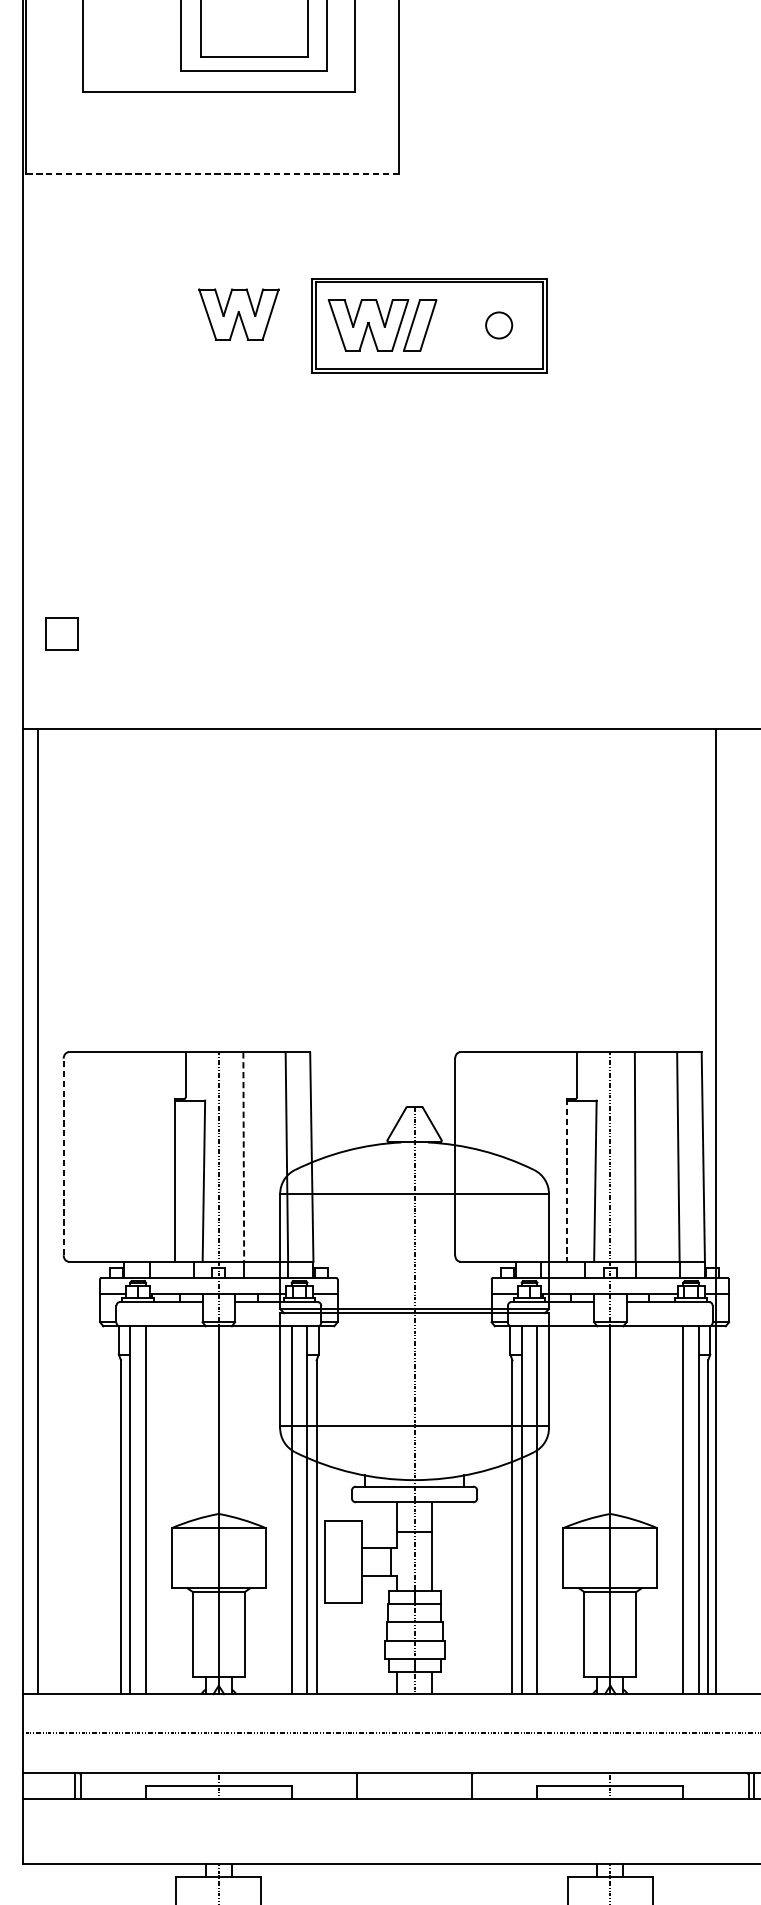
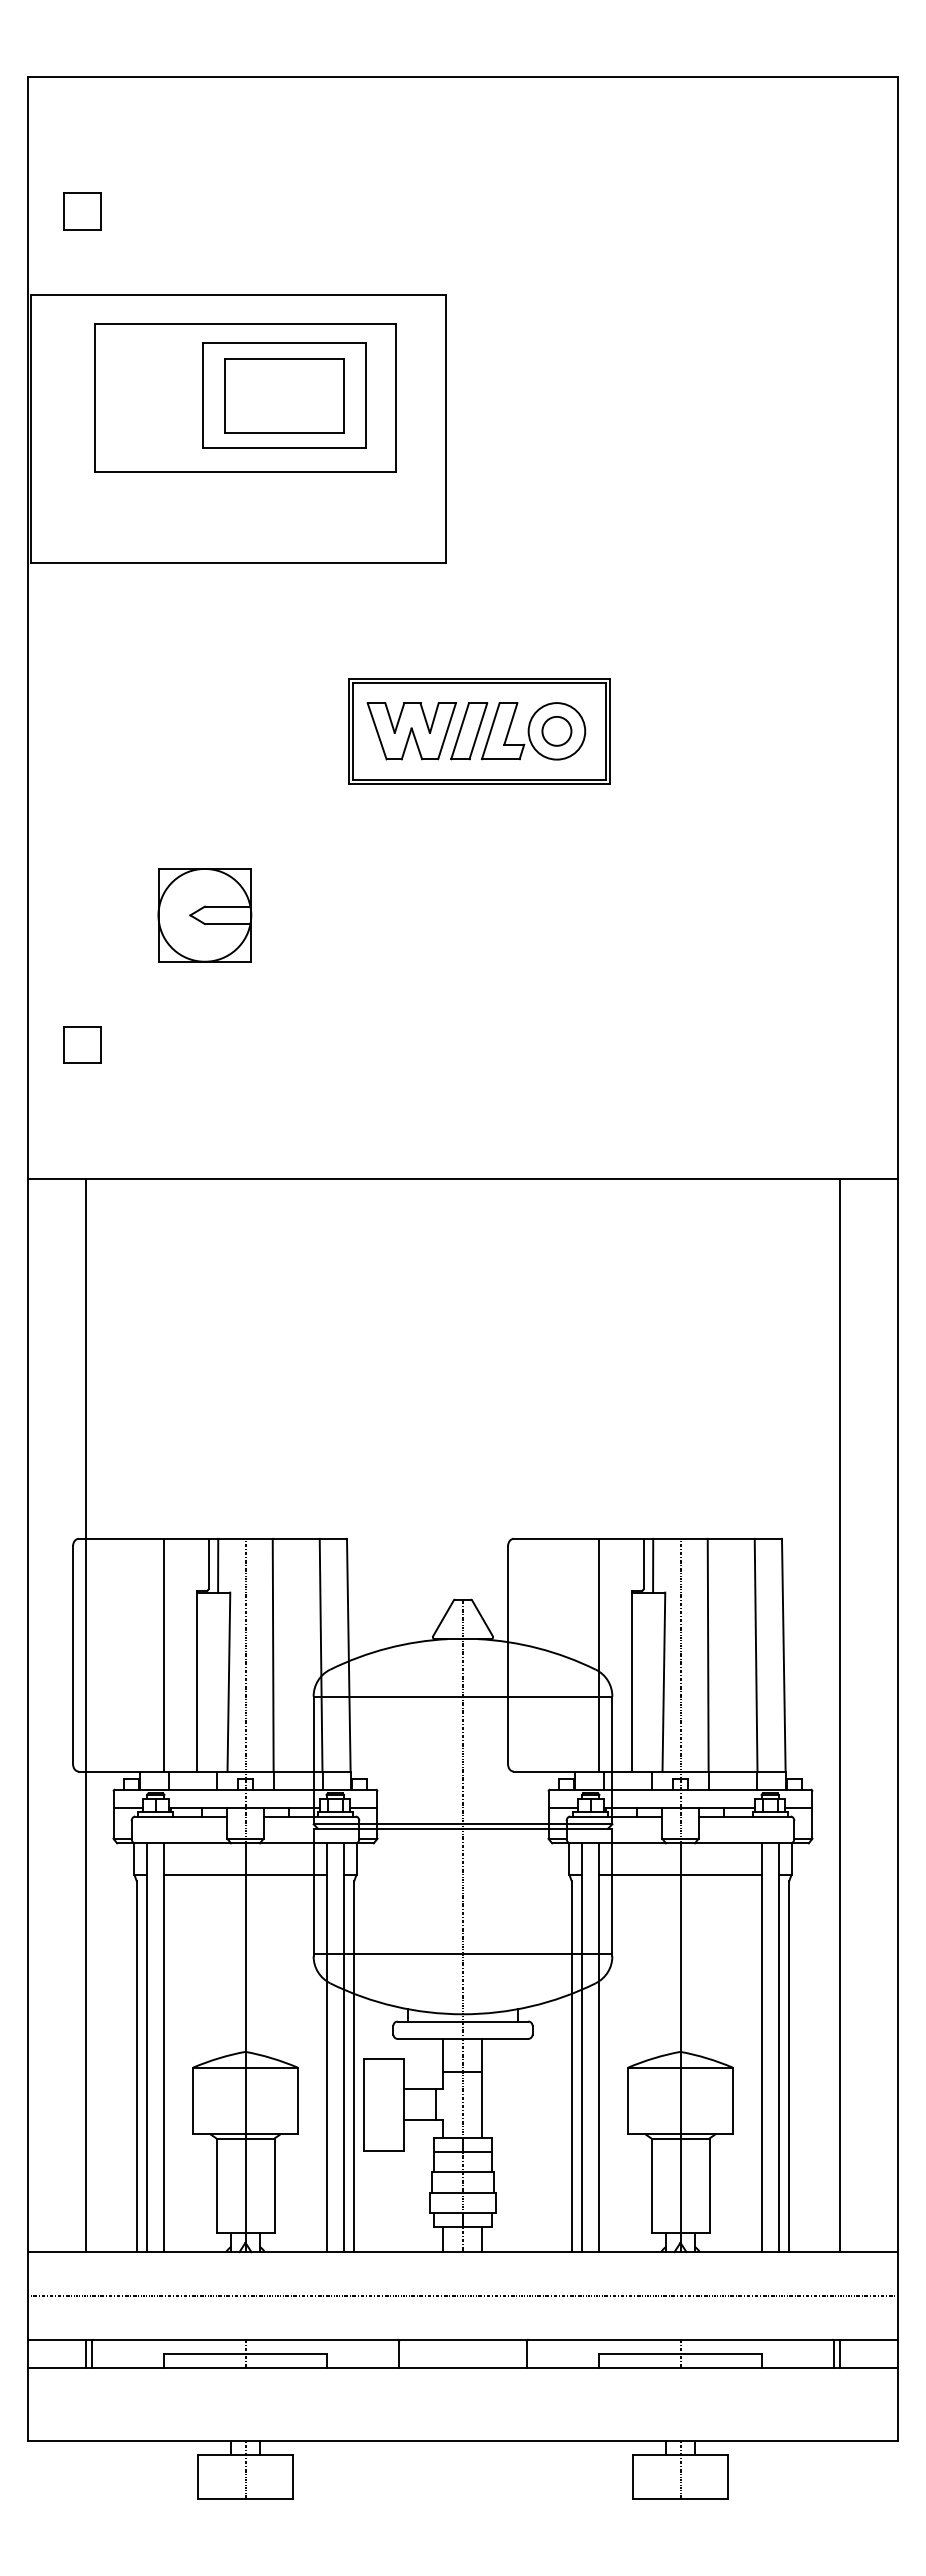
line: (211, 174) -> (237, 563), dashed -> solid
part: (238, 314) -> (267, 719), removed
part: (478, 325) -> (533, 731), added
part: (181, 491) -> (204, 915), added
part: (62, 633) -> (82, 1044), moved
line: (194, 1076) -> (218, 1565), added
line: (586, 1076) -> (653, 1565), added
line: (64, 1156) -> (73, 1654), dashed -> solid
line: (145, 1156) -> (164, 1654), added
line: (537, 1156) -> (599, 1654), added
line: (244, 1157) -> (273, 1655), dashed -> solid
line: (567, 1180) -> (632, 1681), dashed -> solid
line: (37, 1211) -> (86, 1715), moved
line: (715, 1211) -> (839, 1715), moved
line: (218, 1354) -> (245, 1874), added
line: (610, 1354) -> (680, 1874), added

